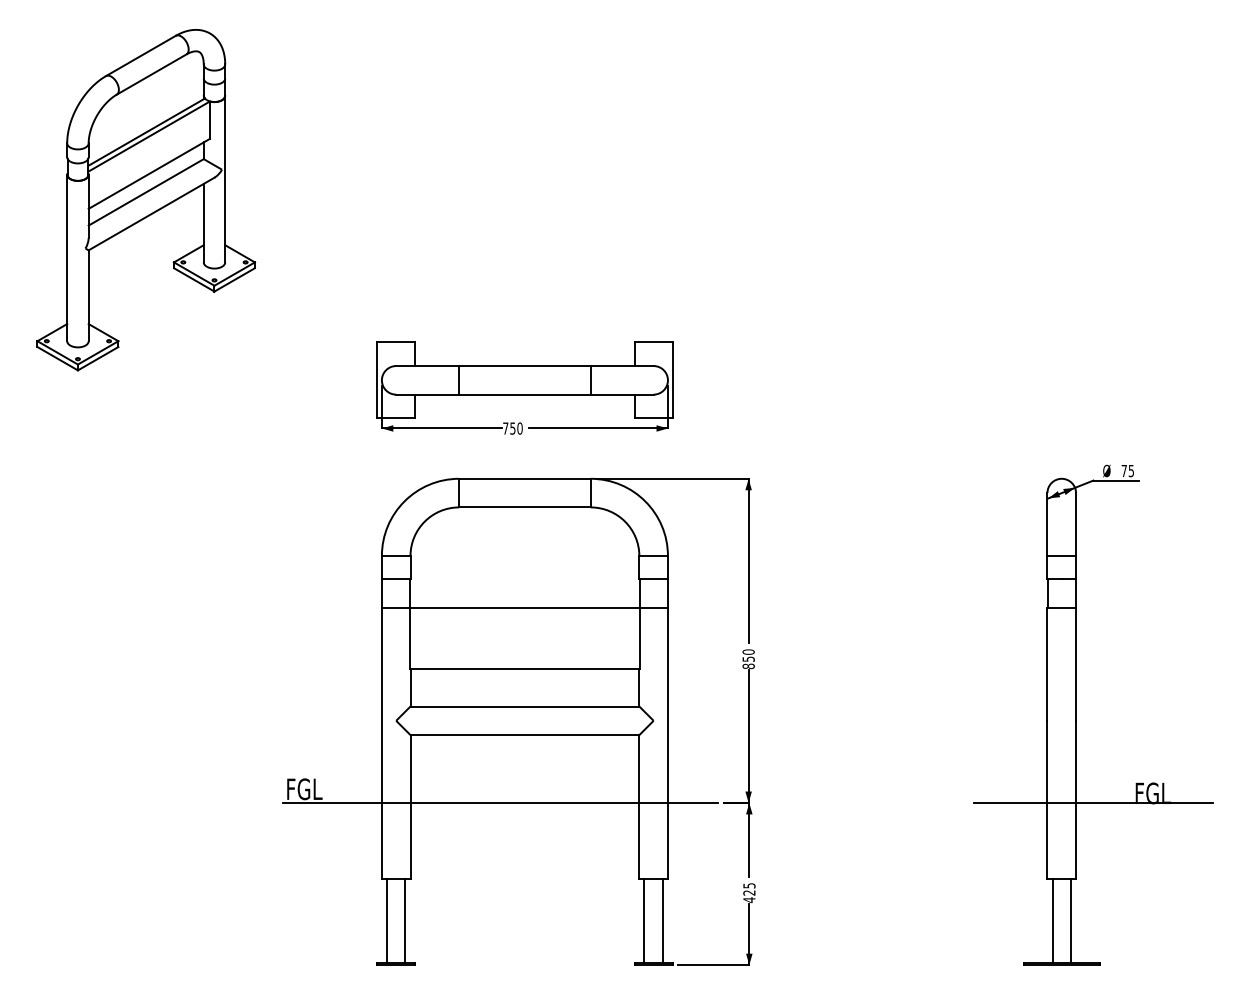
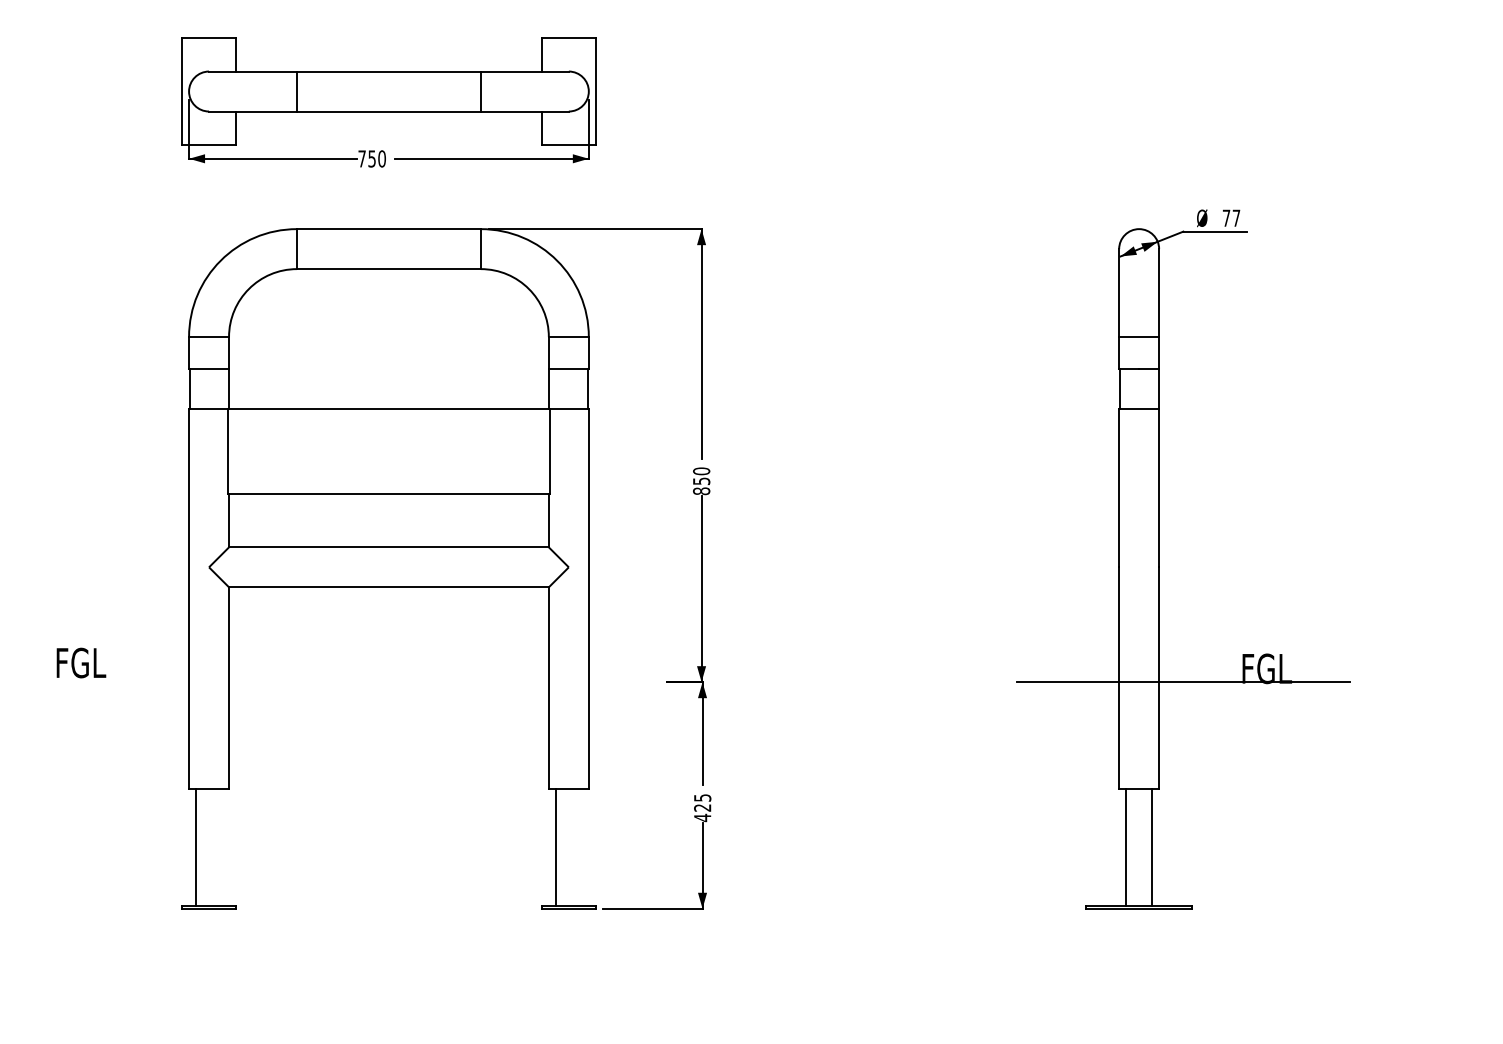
text: (1130, 471) -> (1235, 218), 75 -> 77
line: (500, 803) -> (354, 682), removed
line: (405, 921) -> (222, 847), removed
line: (662, 921) -> (581, 847), removed

